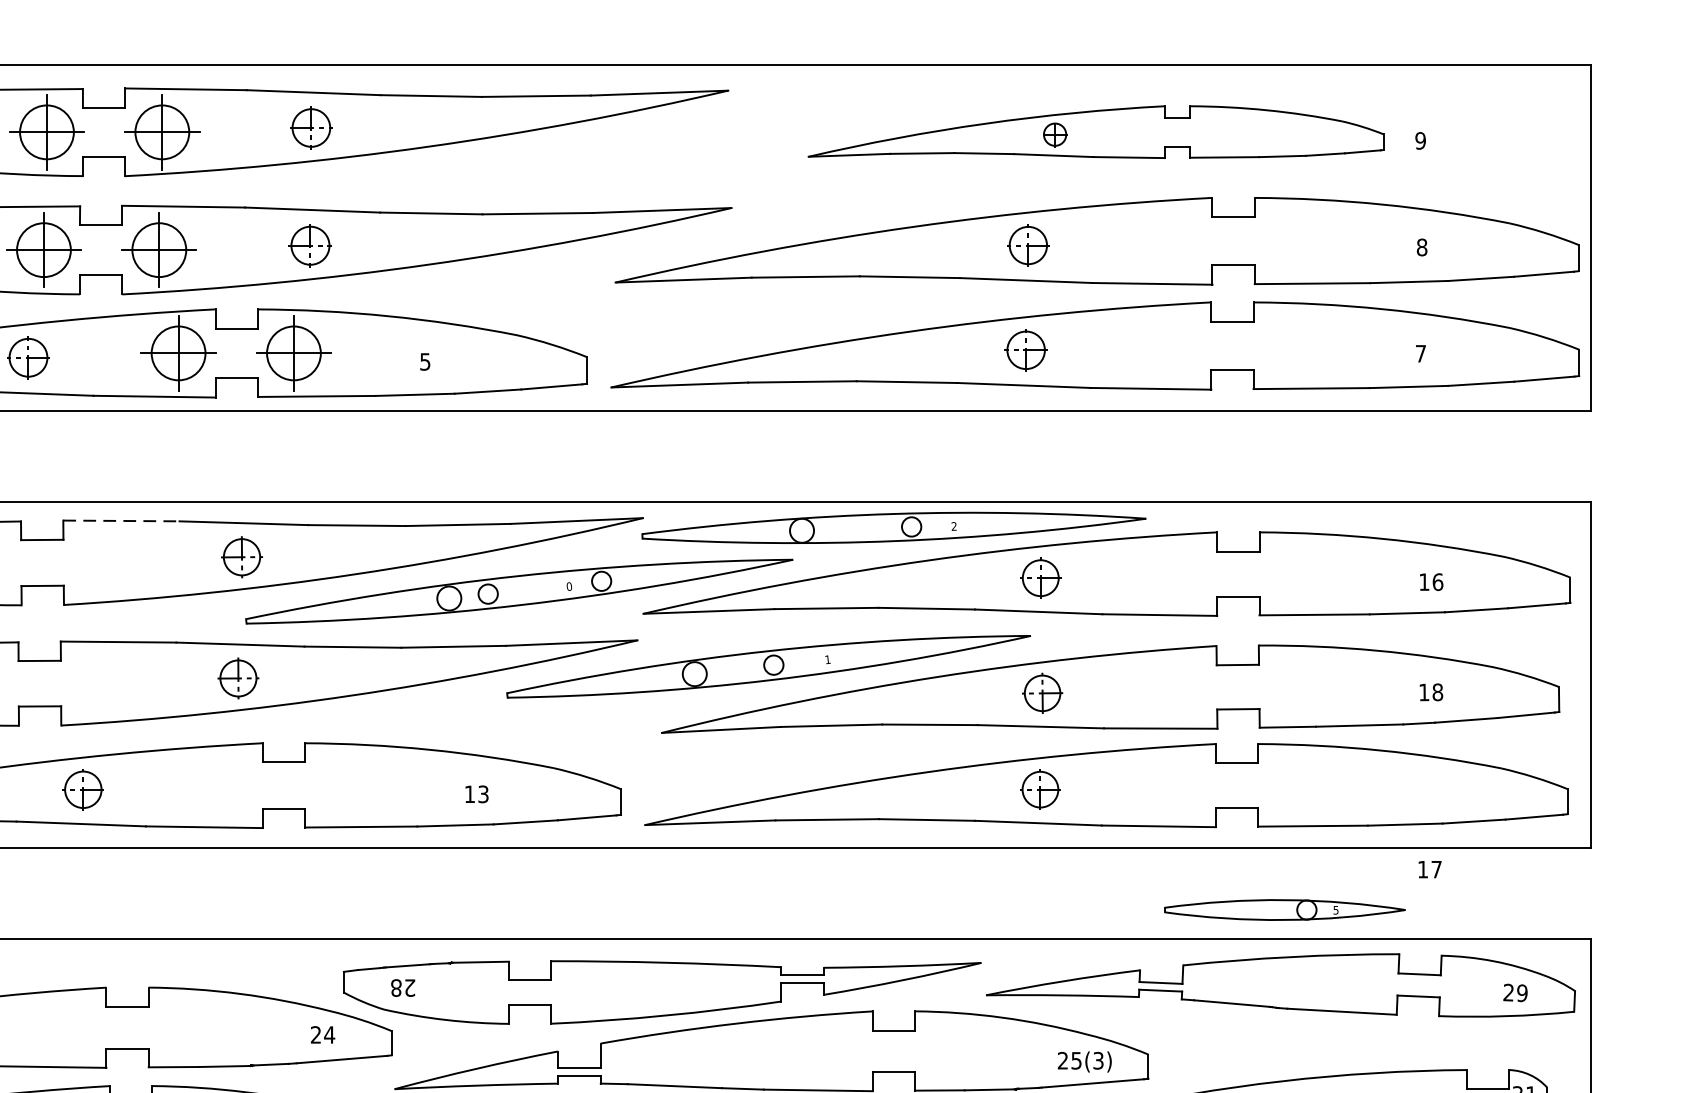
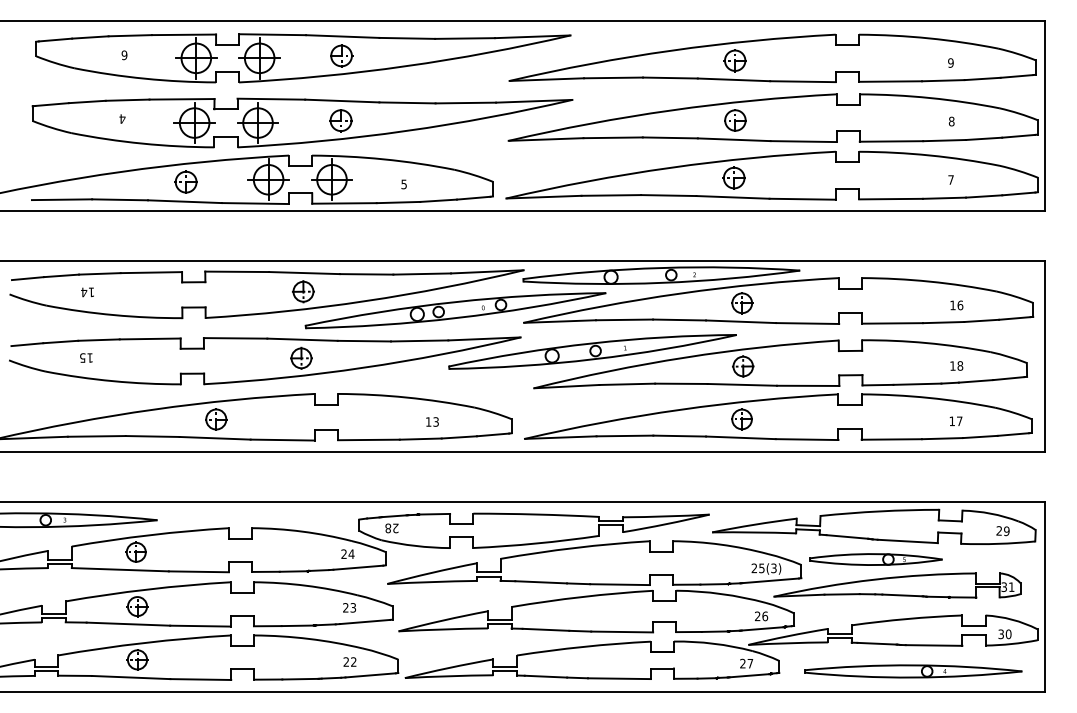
part: (1095, 130) -> (772, 57), size x1.67
line: (121, 520) -> (237, 271), dashed -> solid
text: (1428, 868) -> (955, 420), moved
part: (1283, 909) -> (875, 559), moved

